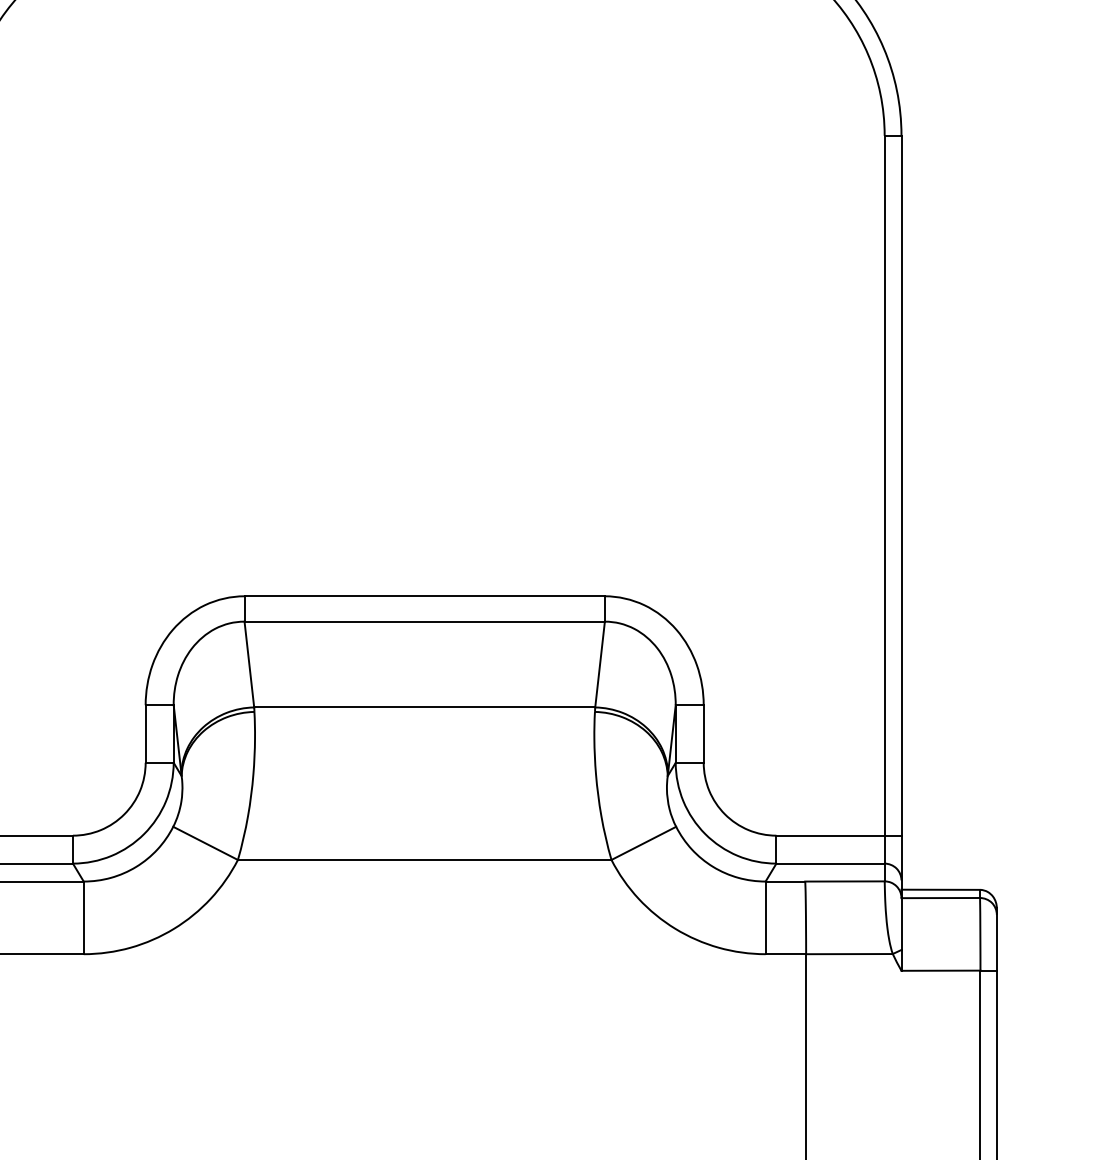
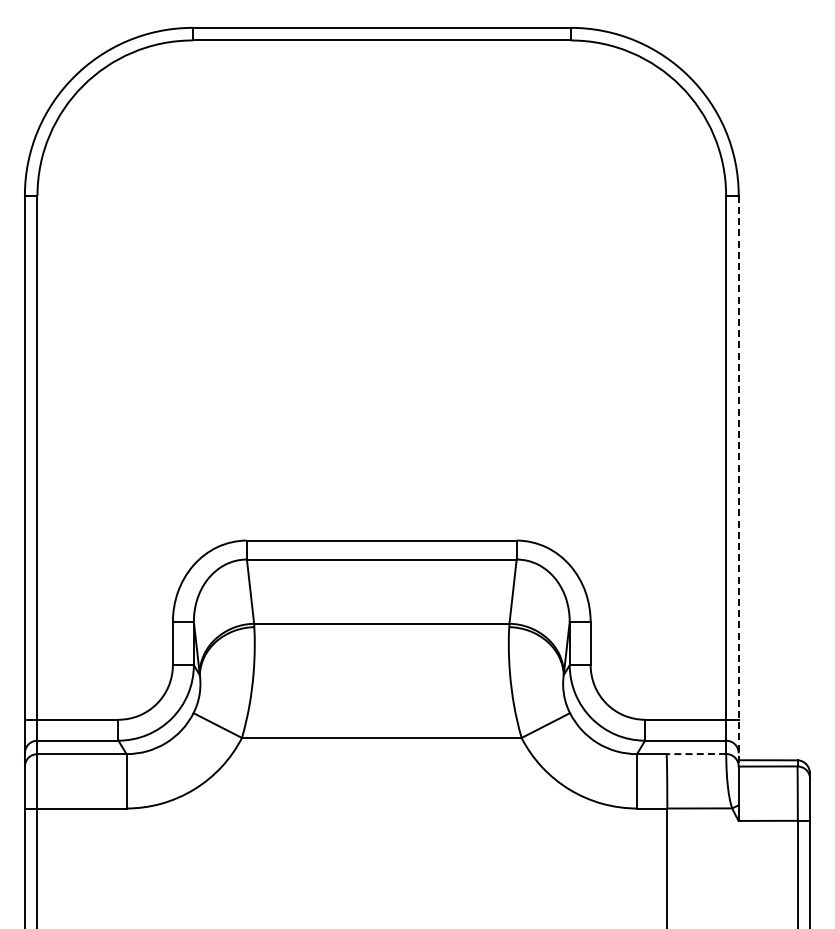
line: (901, 517) -> (738, 481), solid -> dashed
line: (845, 882) -> (696, 754), solid -> dashed

